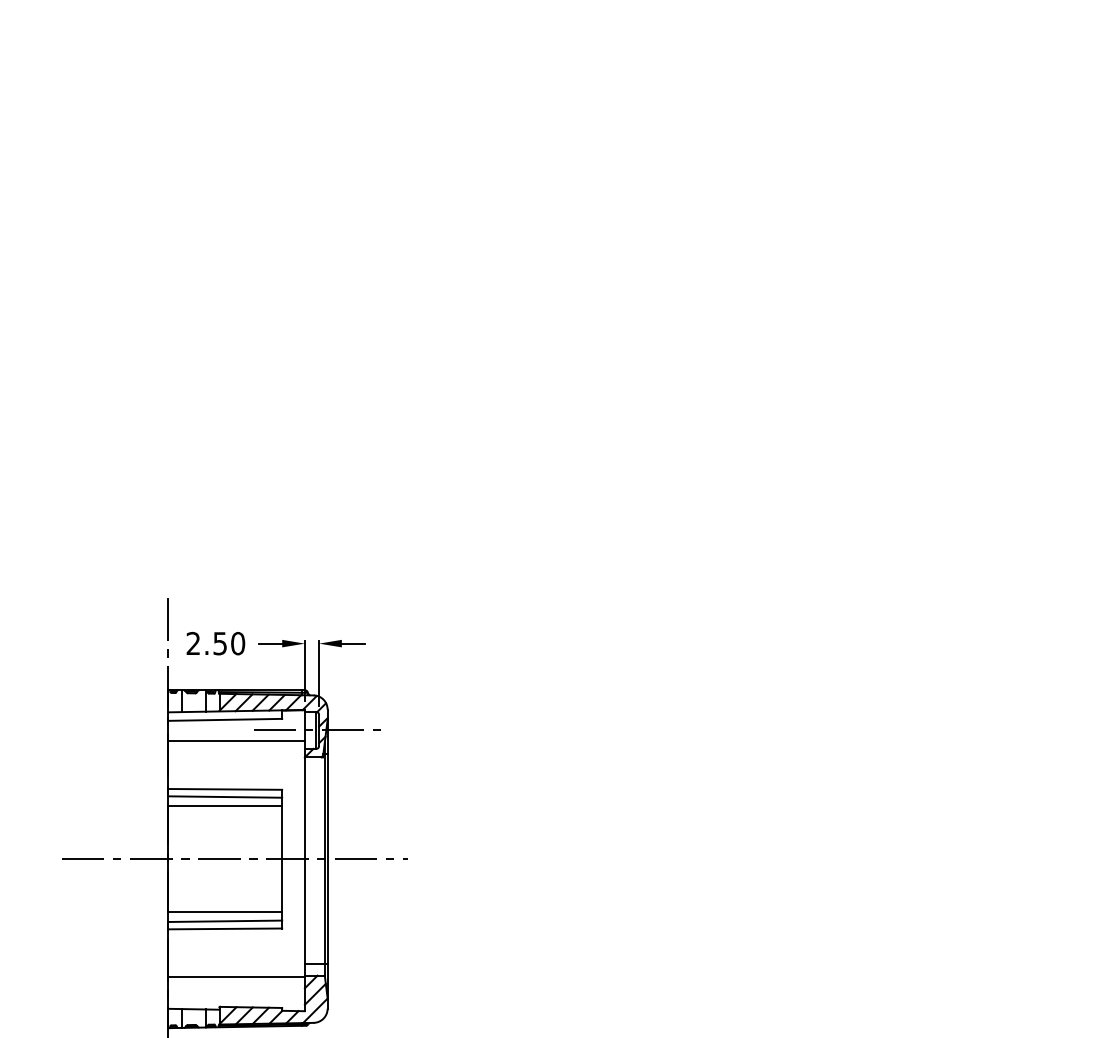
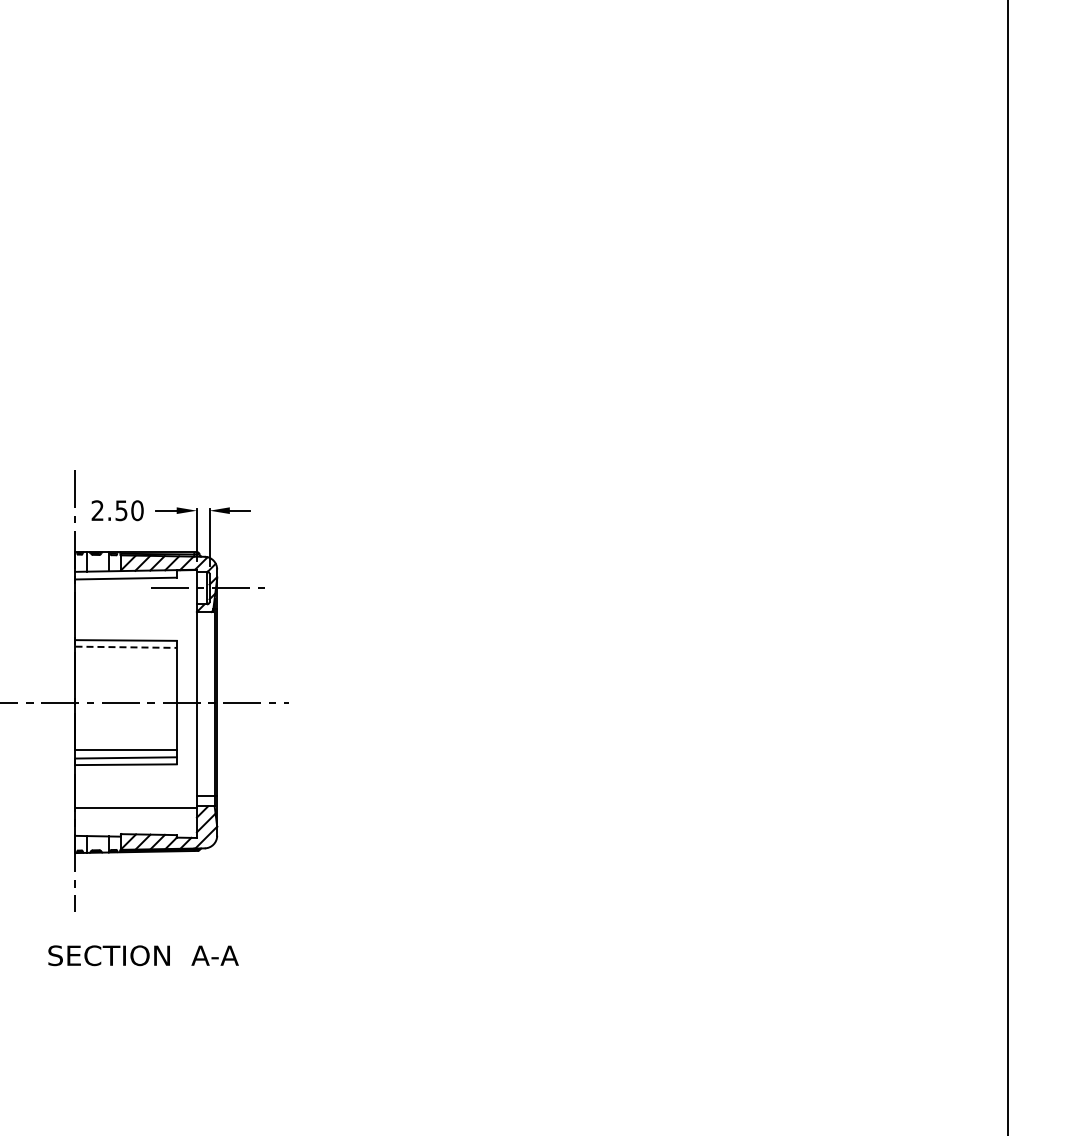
line: (235, 741) -> (135, 597), removed
line: (225, 797) -> (126, 647), solid -> dashed
line: (224, 806) -> (125, 655), removed

